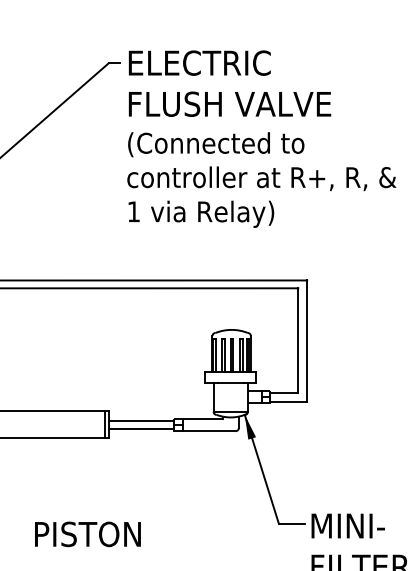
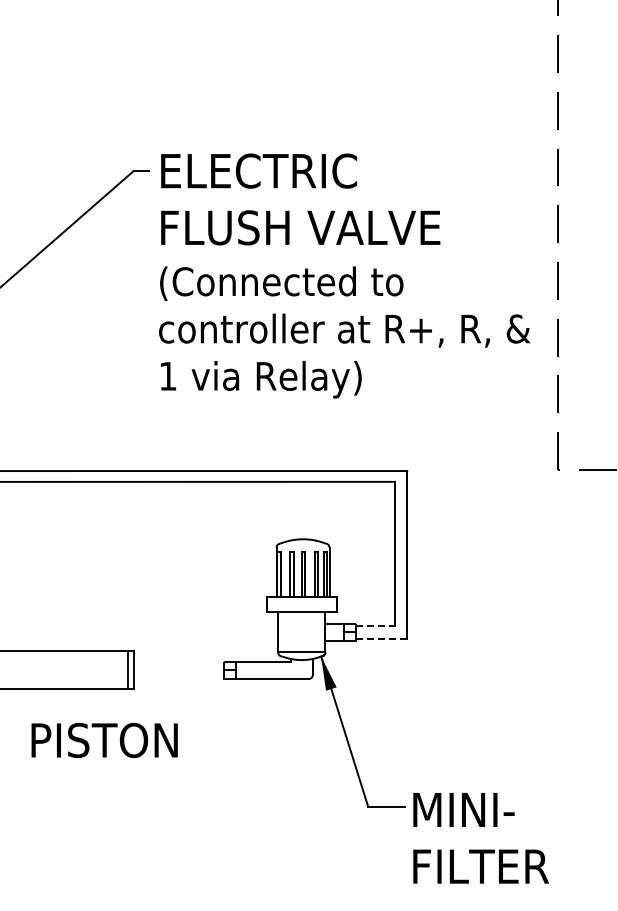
line: (284, 393) -> (376, 626), solid -> dashed
line: (288, 402) -> (381, 639), solid -> dashed
line: (141, 420) -> (178, 664), removed
line: (141, 429) -> (178, 676), removed
text: (87, 534) -> (104, 740), moved

